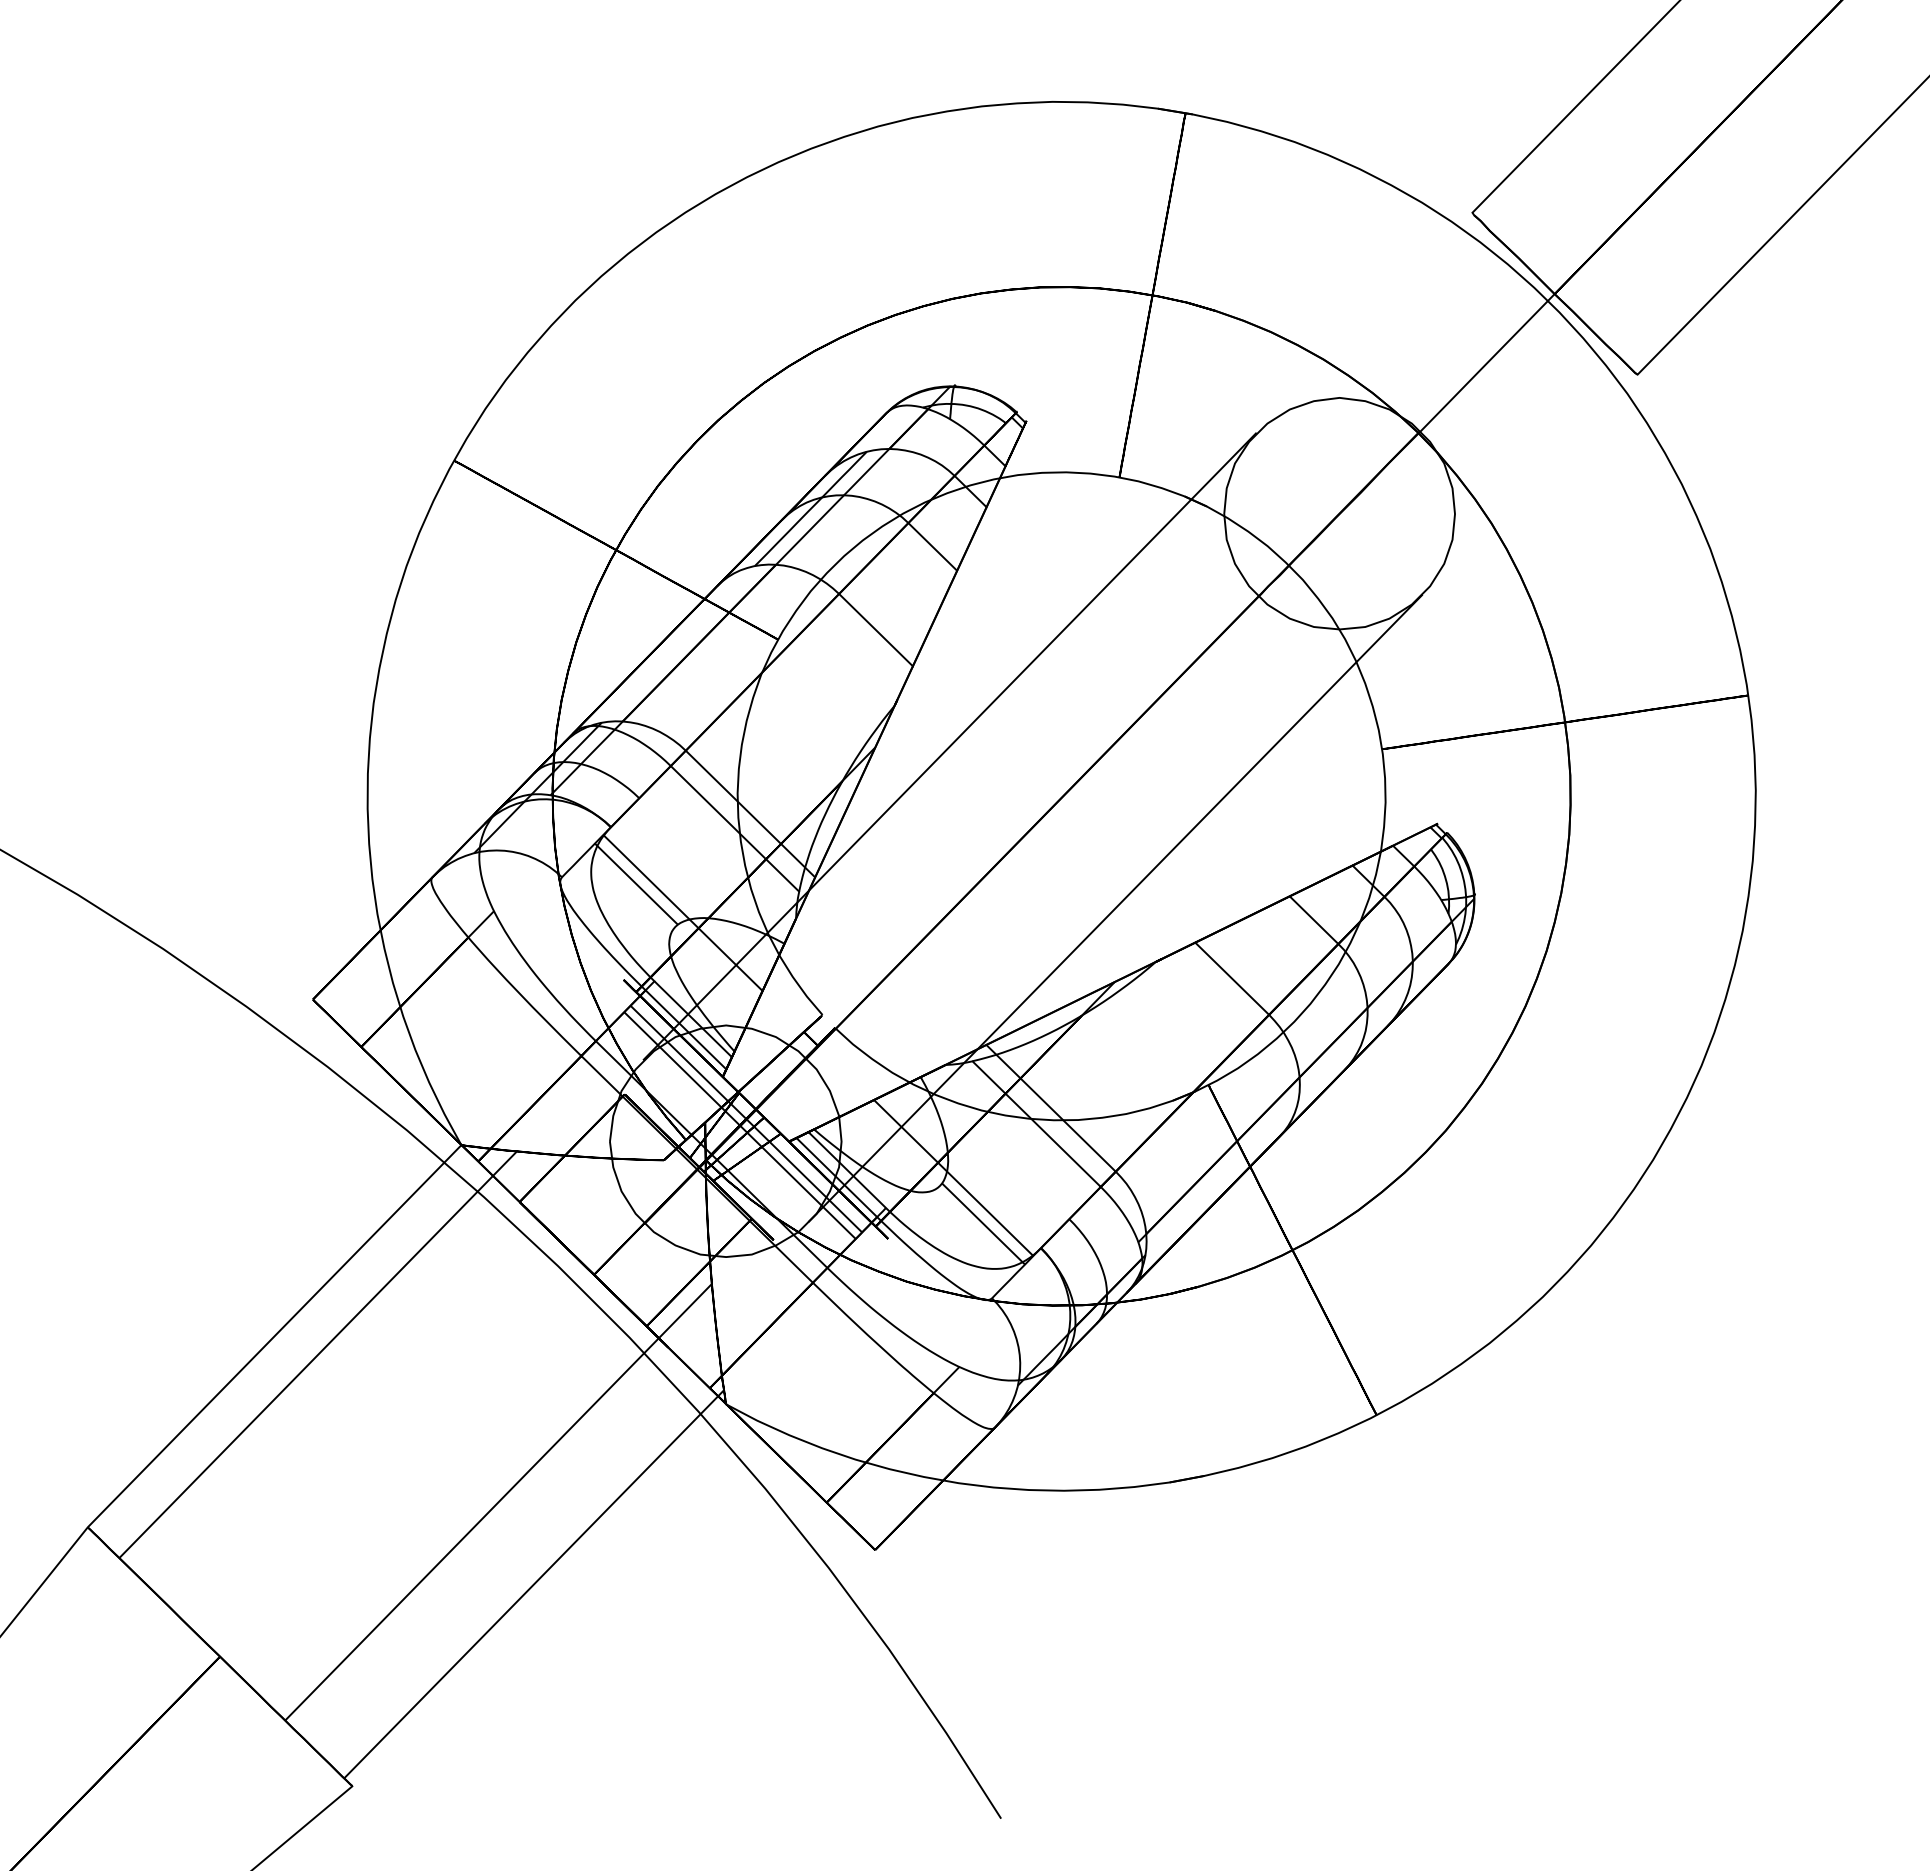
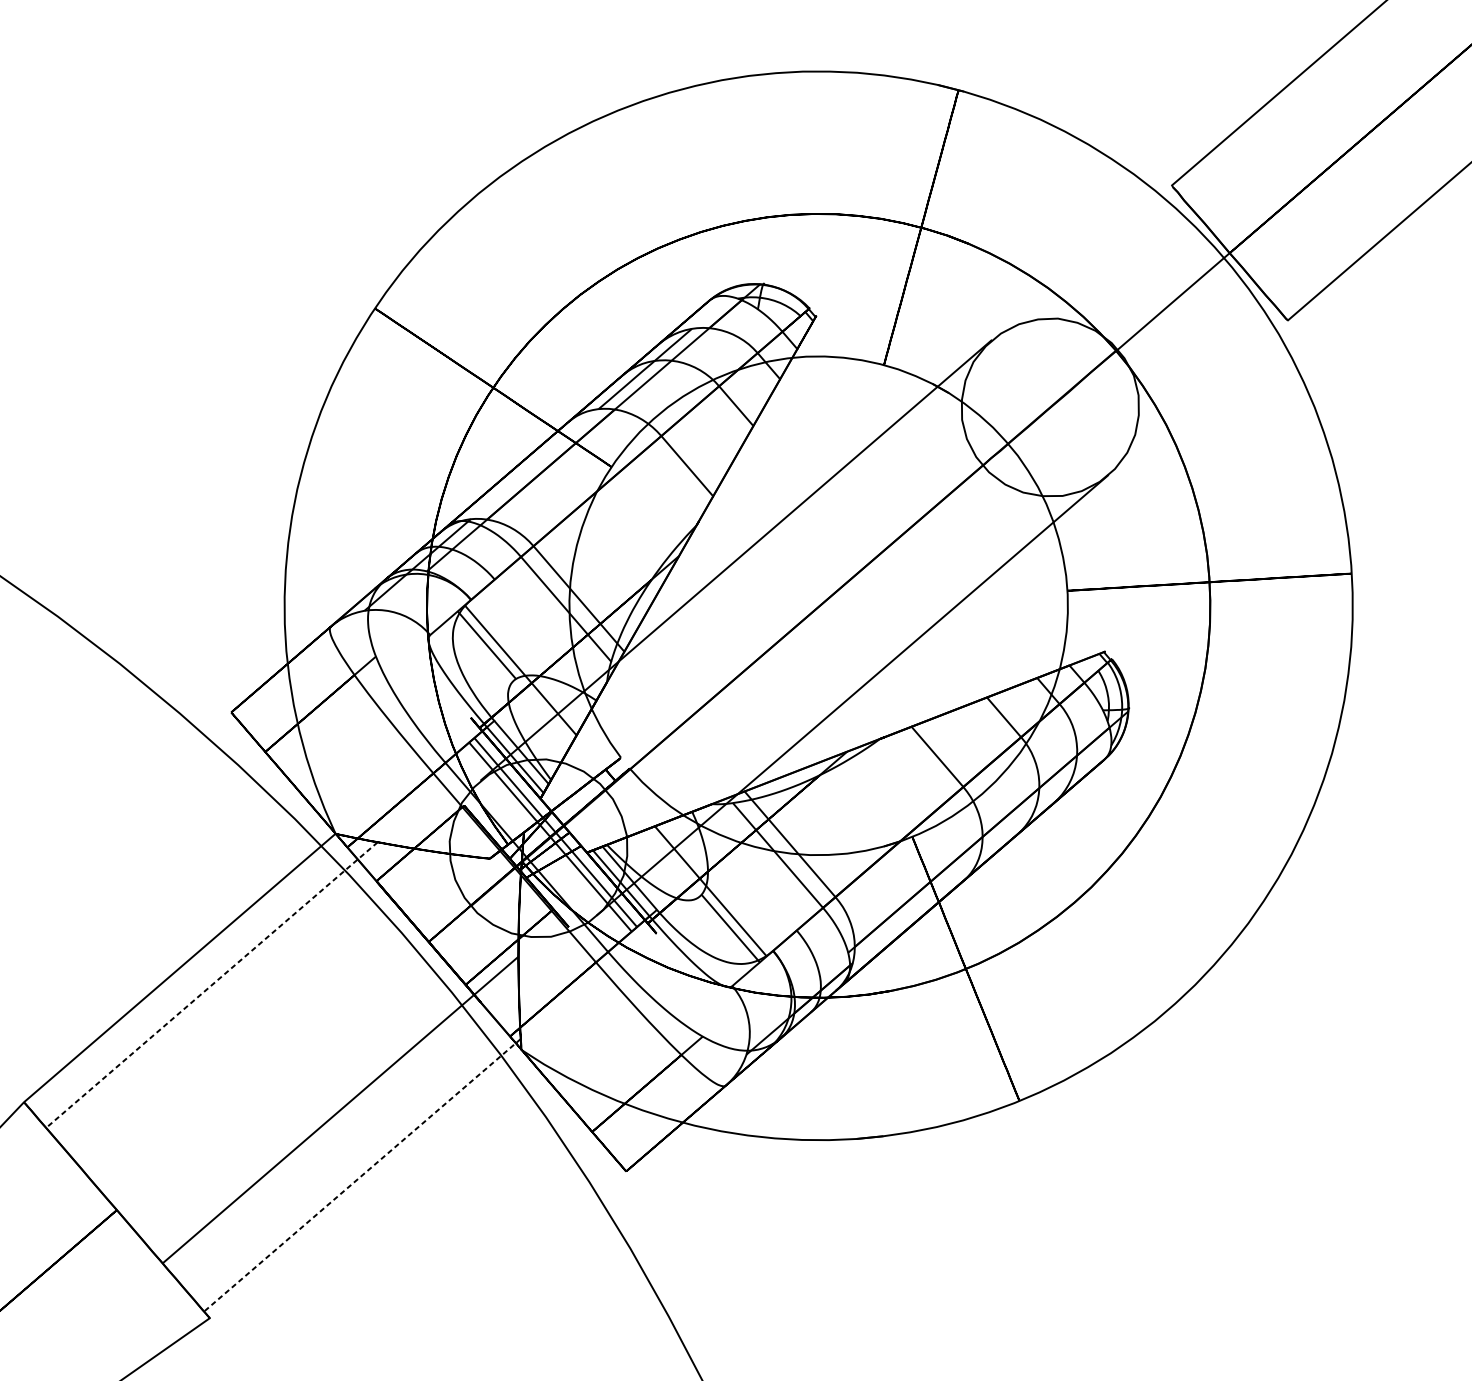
line: (317, 1355) -> (211, 985), solid -> dashed
line: (533, 1584) -> (361, 1175), solid -> dashed

